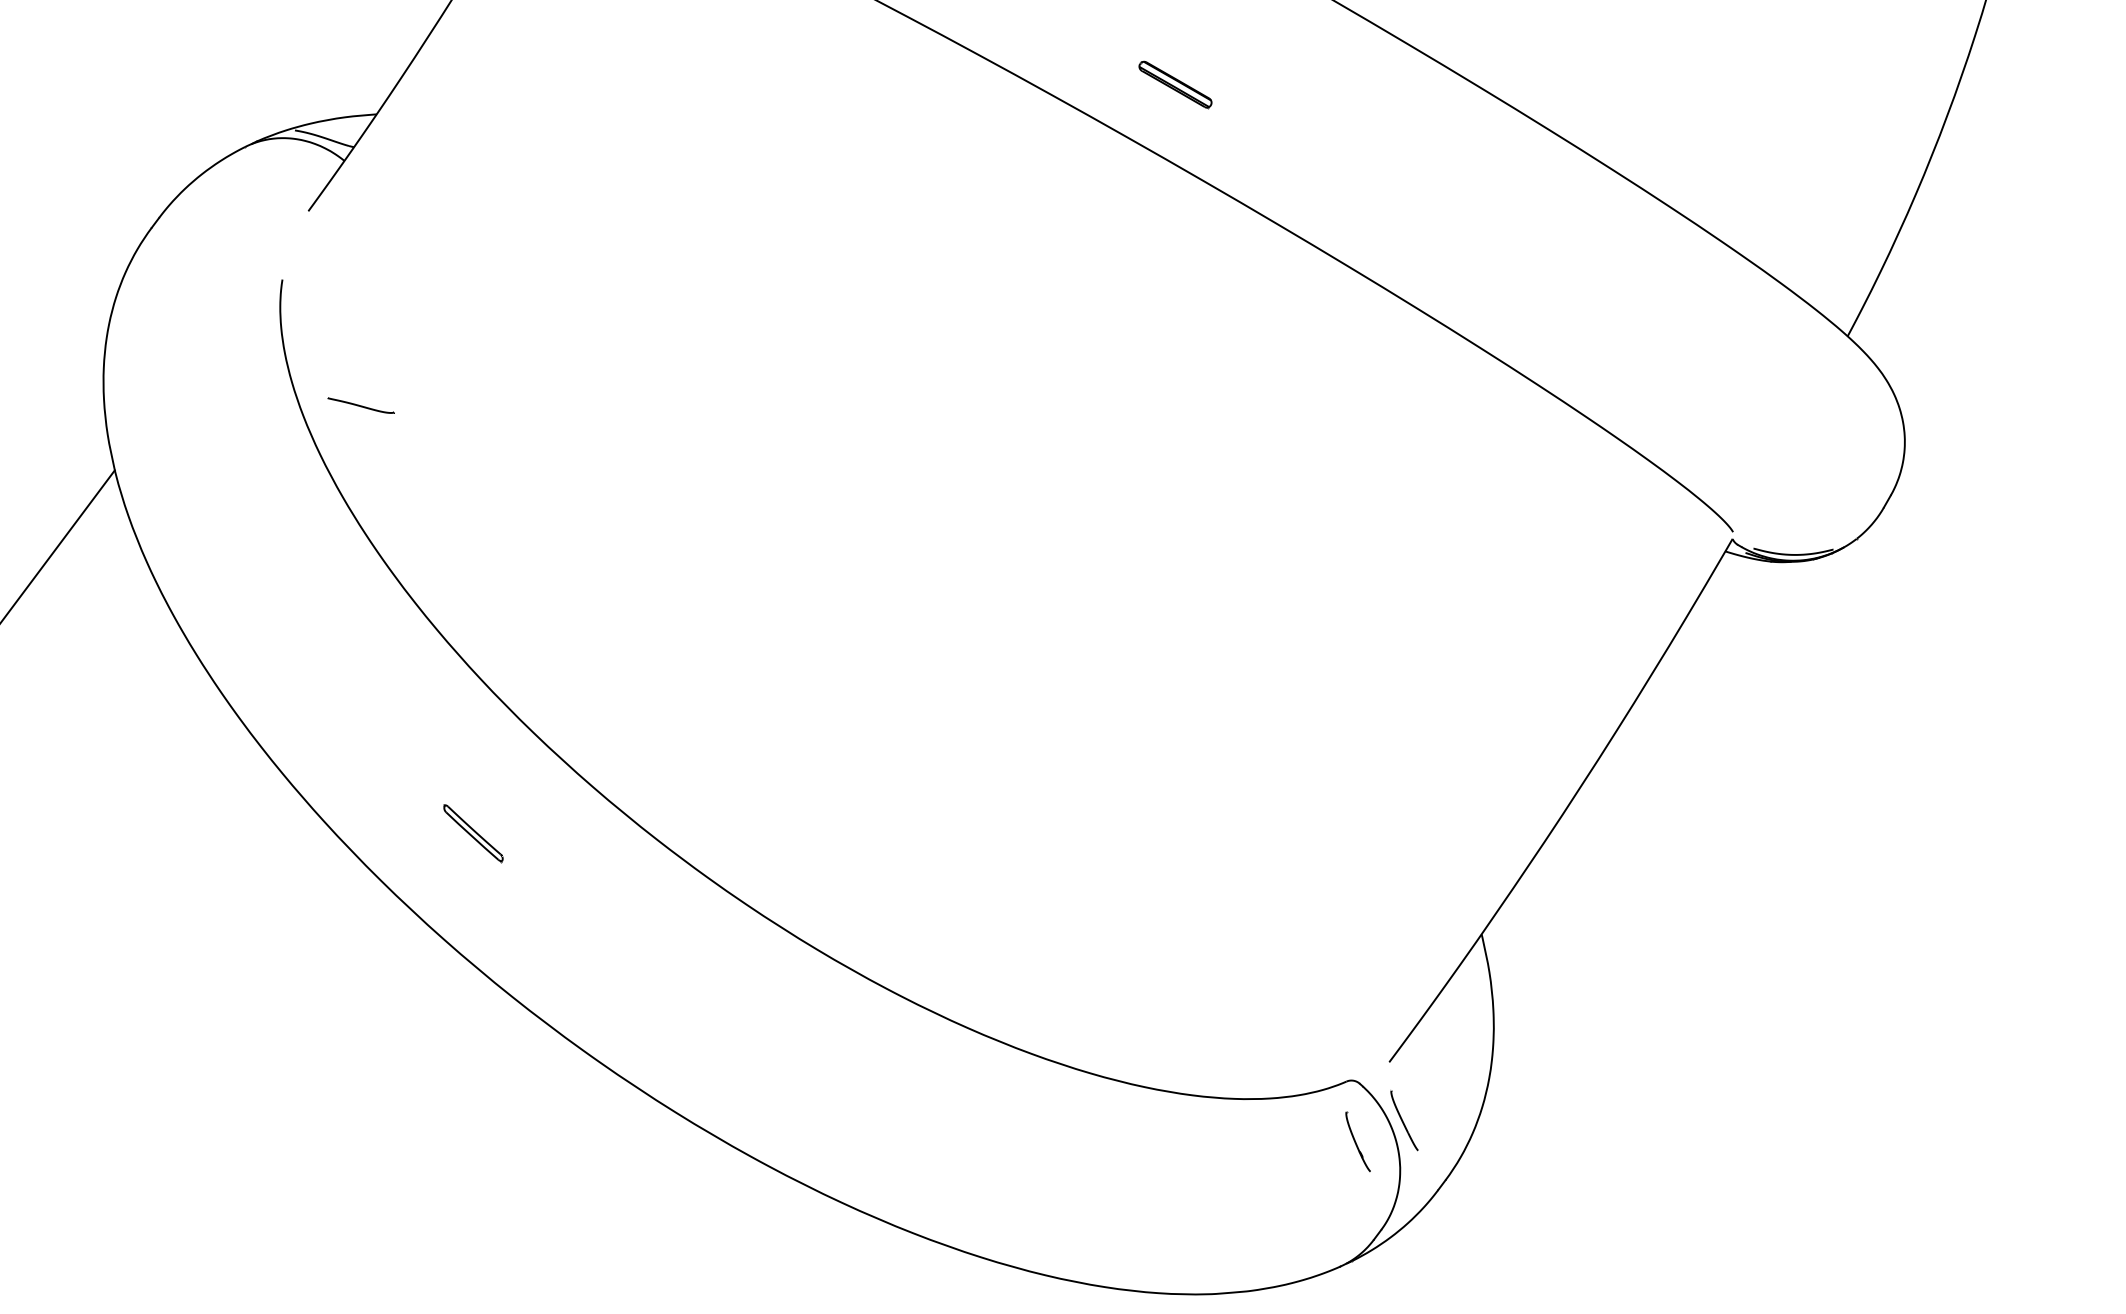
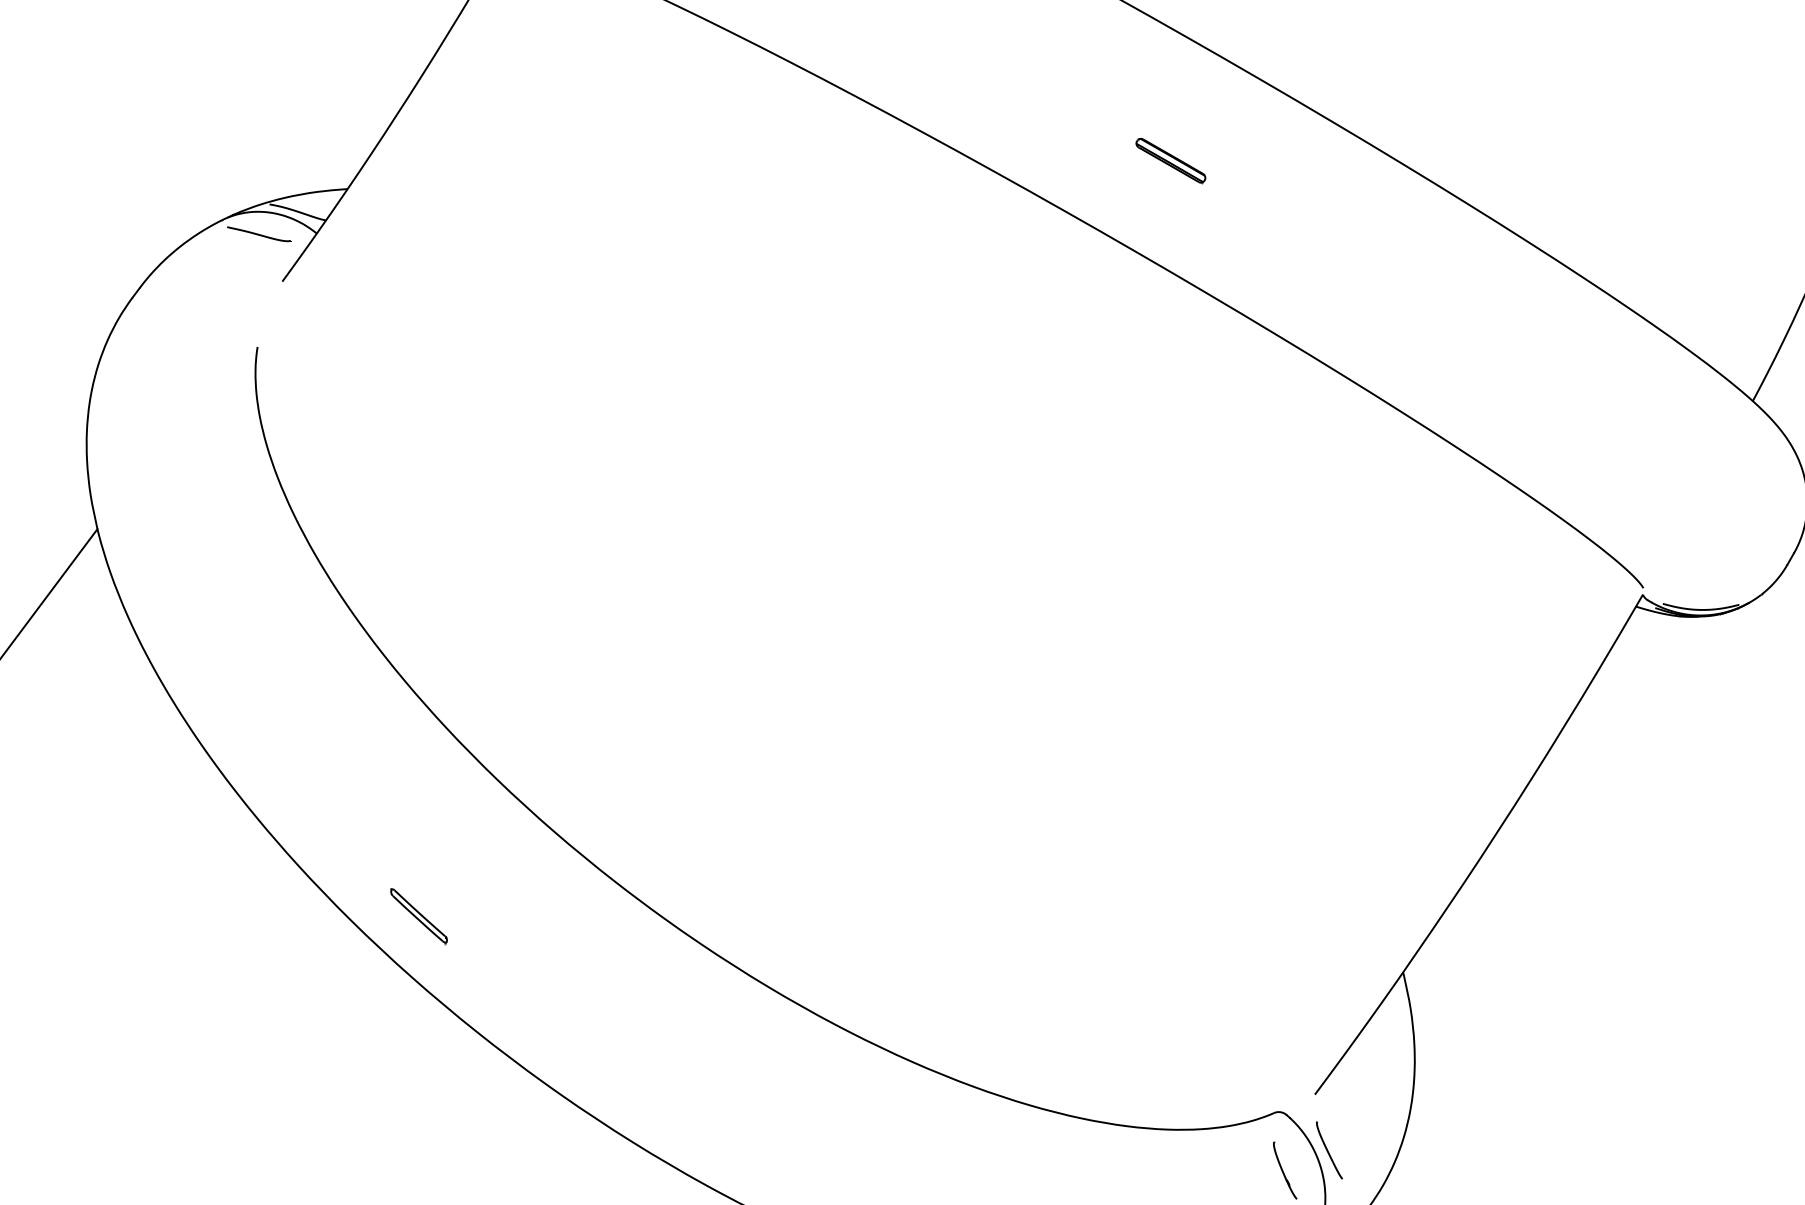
part: (1175, 84) -> (1170, 160), moved
part: (360, 405) -> (258, 234), moved
part: (473, 833) -> (419, 916), moved

